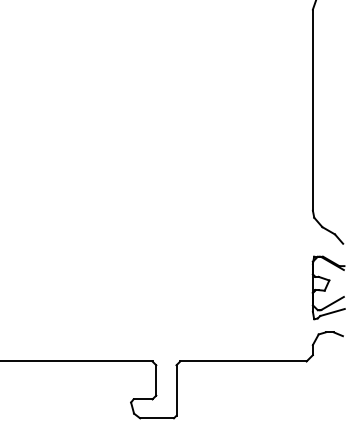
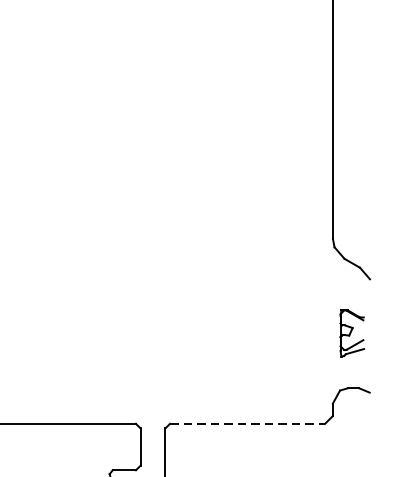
part: (328, 287) -> (352, 332), size x0.6
line: (243, 361) -> (247, 423), solid -> dashed

